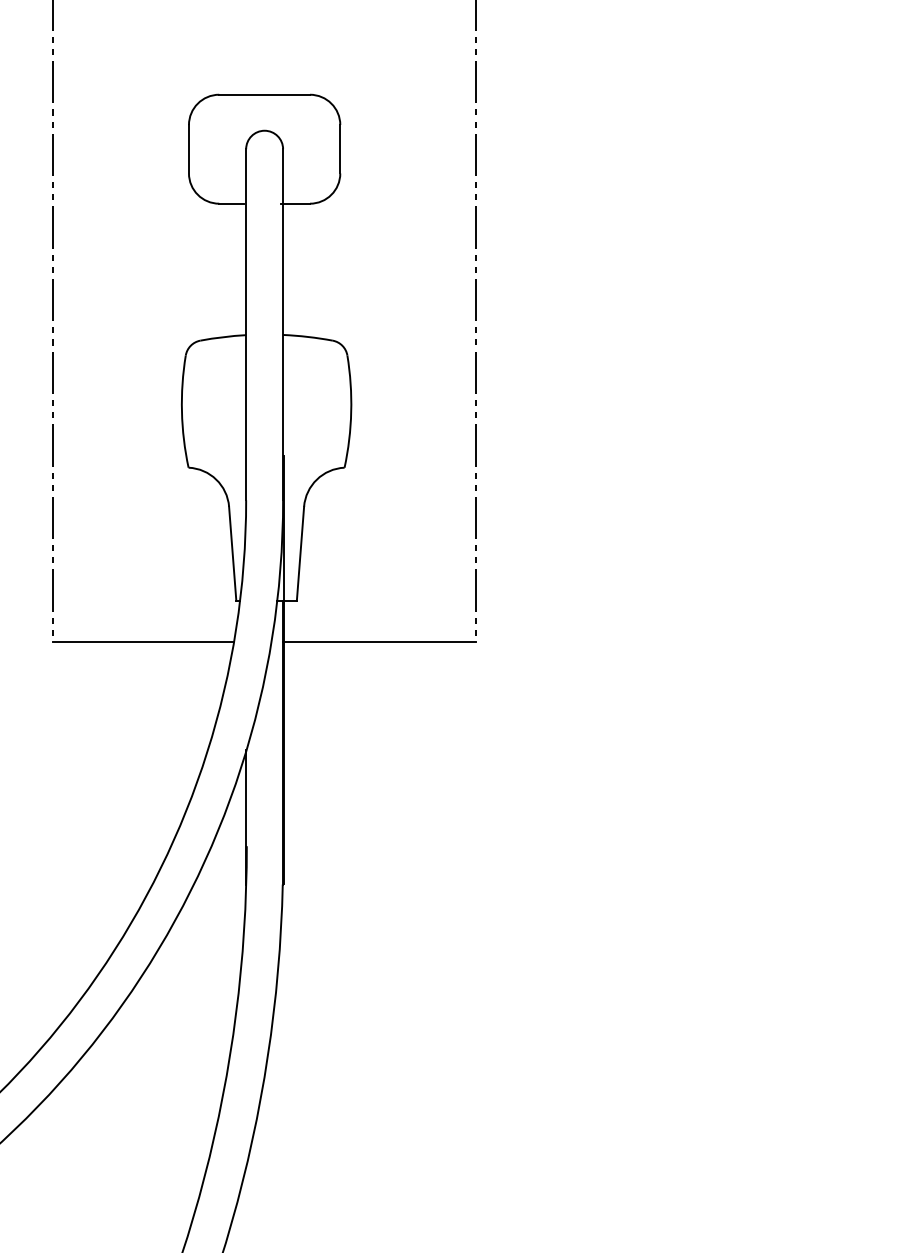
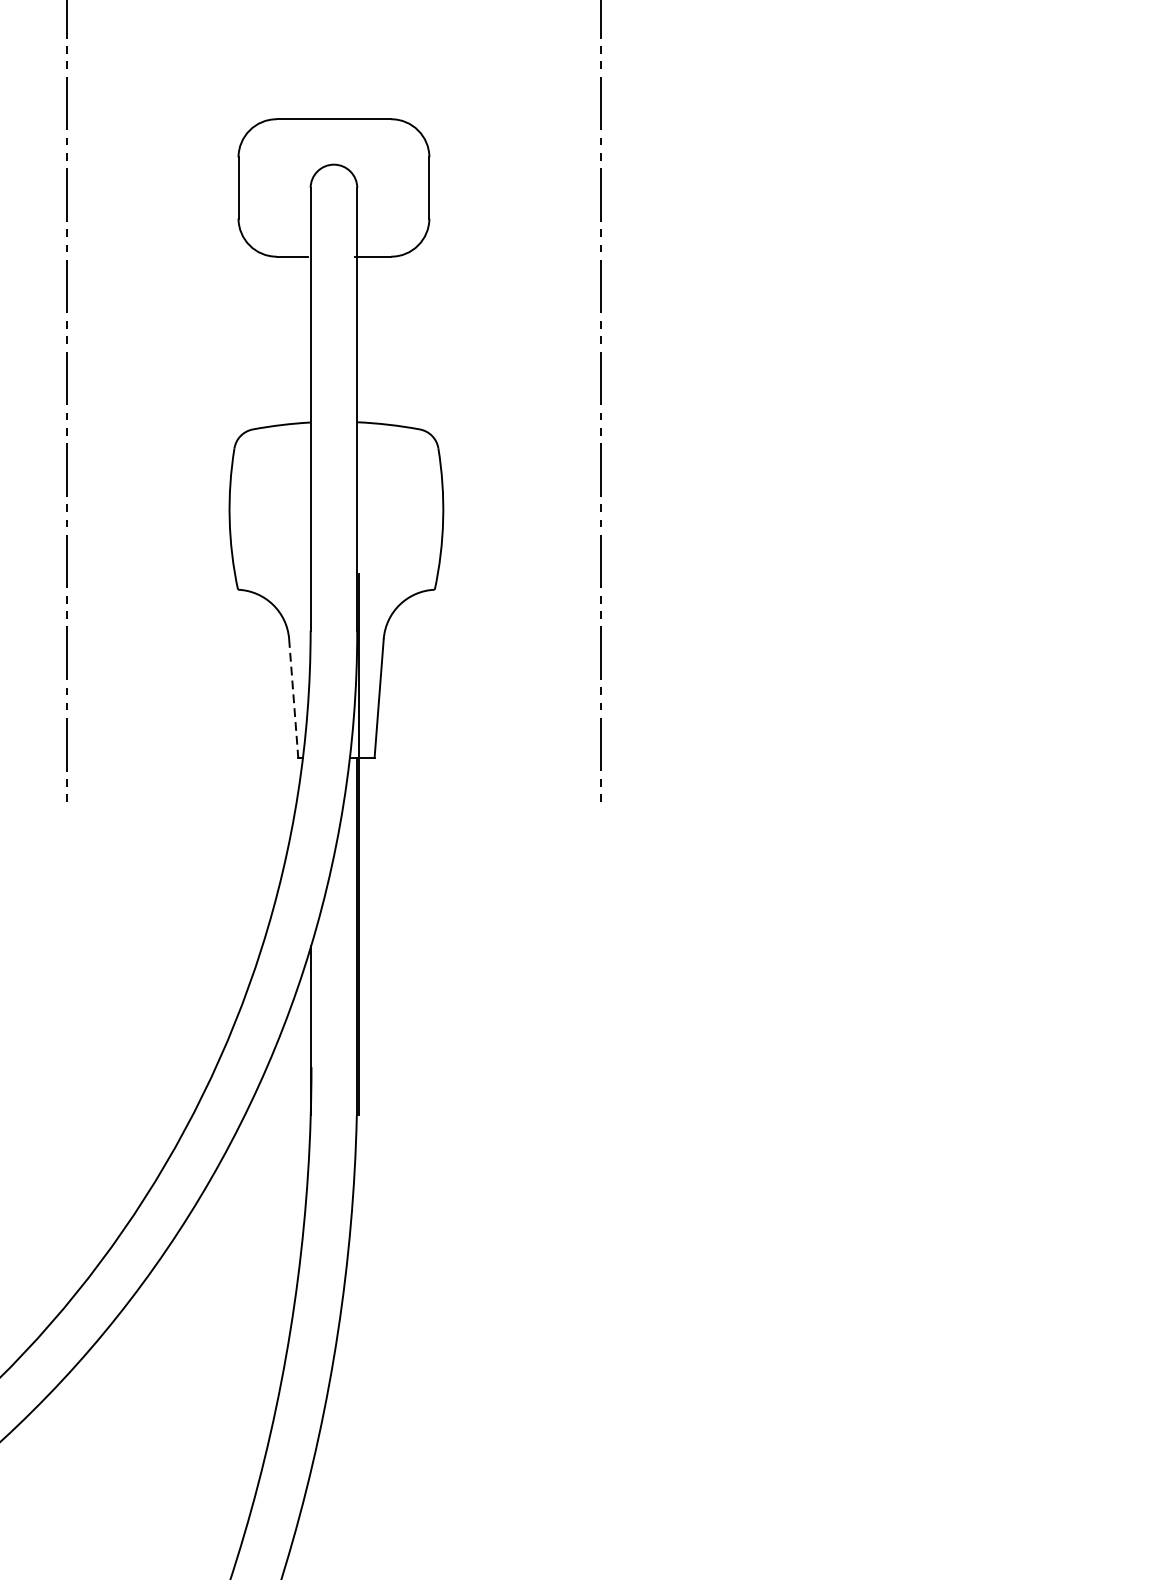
line: (232, 554) -> (293, 699), solid -> dashed
line: (143, 642) -> (181, 810), removed
line: (379, 642) -> (478, 810), removed

